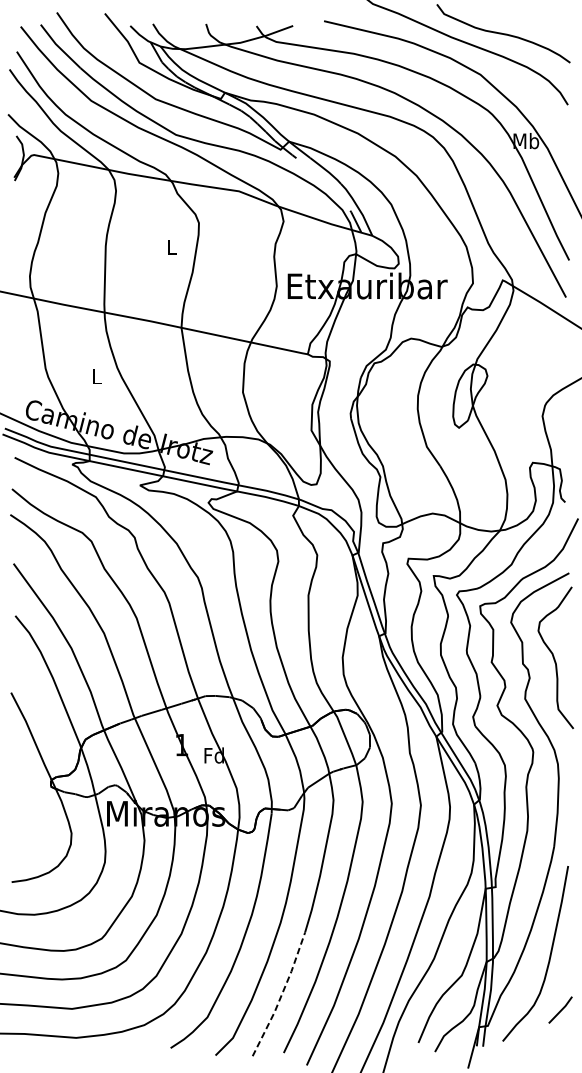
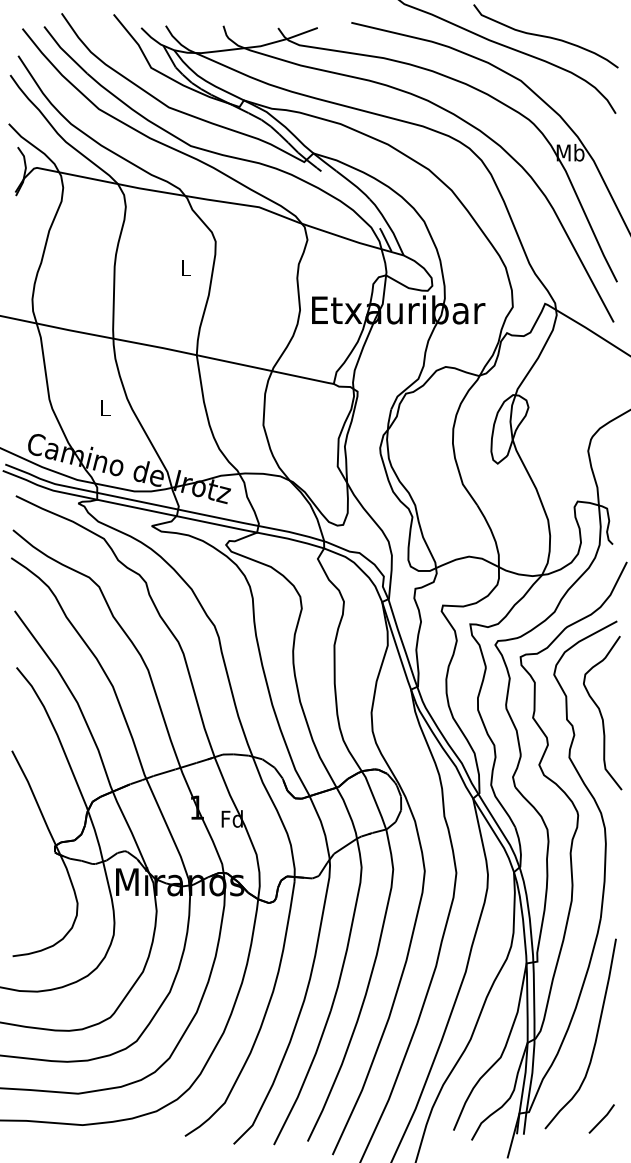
line: (281, 994) -> (305, 1078), dashed -> solid
line: (561, 1009) -> (602, 1118), moved

